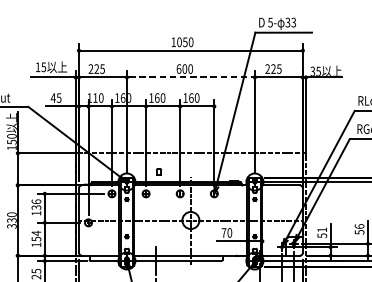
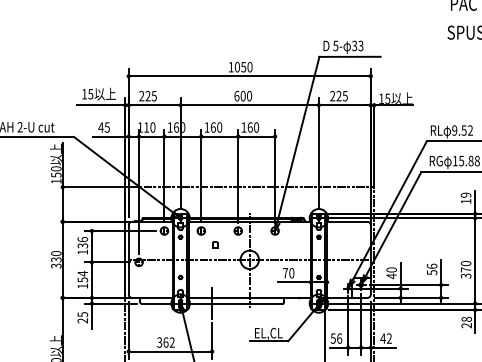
text: (312, 71) -> (381, 98), 35 -> 15
line: (190, 77) -> (249, 105), dashed -> solid
part: (159, 171) -> (215, 244), moved
text: (322, 233) -> (391, 273), 51 -> 40

